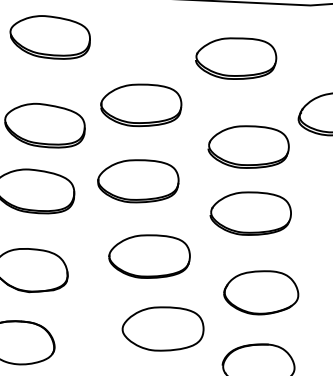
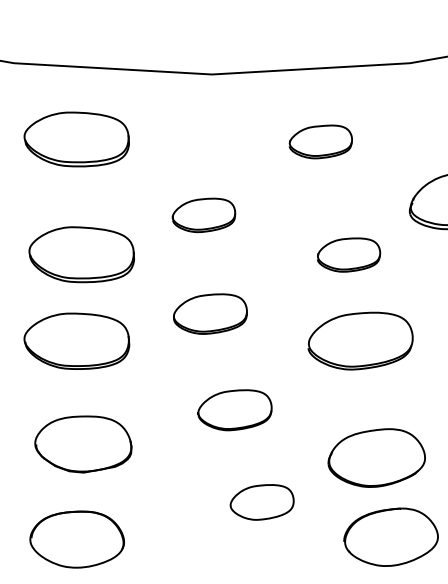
part: (236, 58) -> (320, 141), size x0.6
part: (140, 105) -> (203, 215), size x0.6
part: (248, 146) -> (348, 254), size x0.6
part: (138, 180) -> (210, 313), size x0.7
part: (149, 255) -> (234, 409), size x0.7
part: (261, 292) -> (376, 457), moved
part: (162, 328) -> (261, 502), size x0.6

